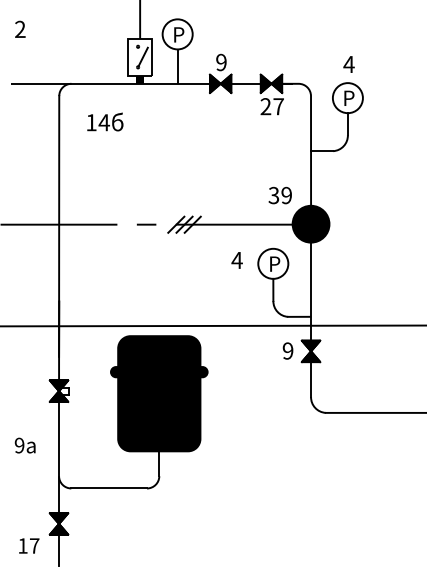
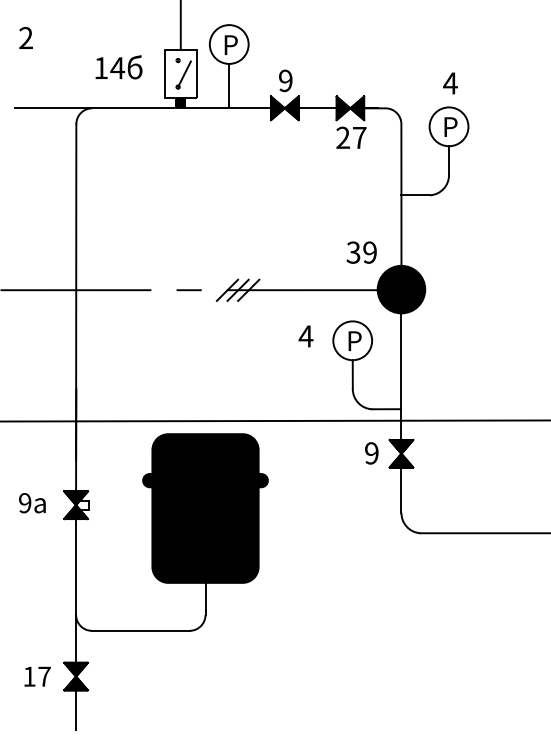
text: (105, 121) -> (119, 66), moved
text: (24, 445) -> (31, 503), moved
text: (29, 545) -> (37, 676), moved

